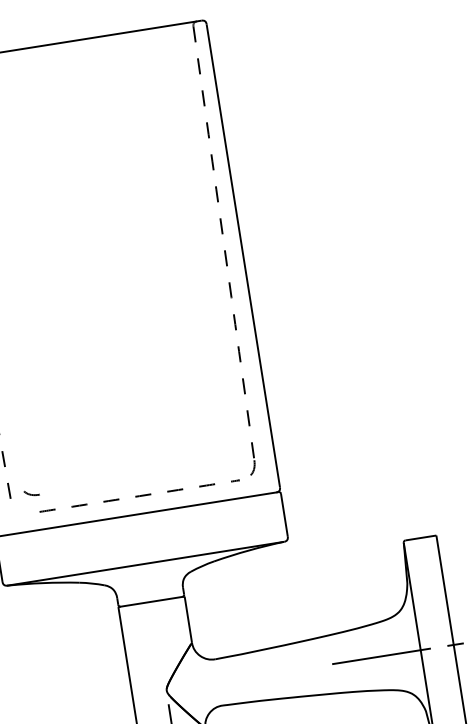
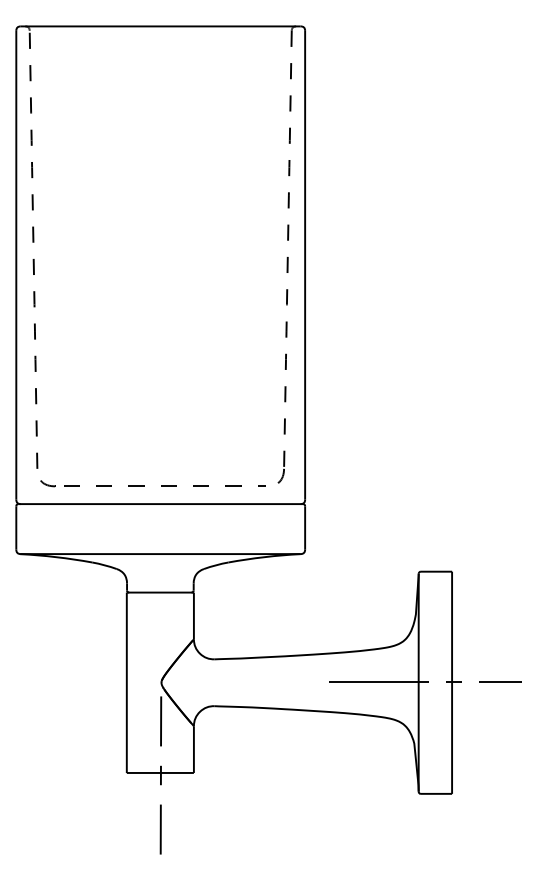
part: (31, 493) -> (47, 483), moved

